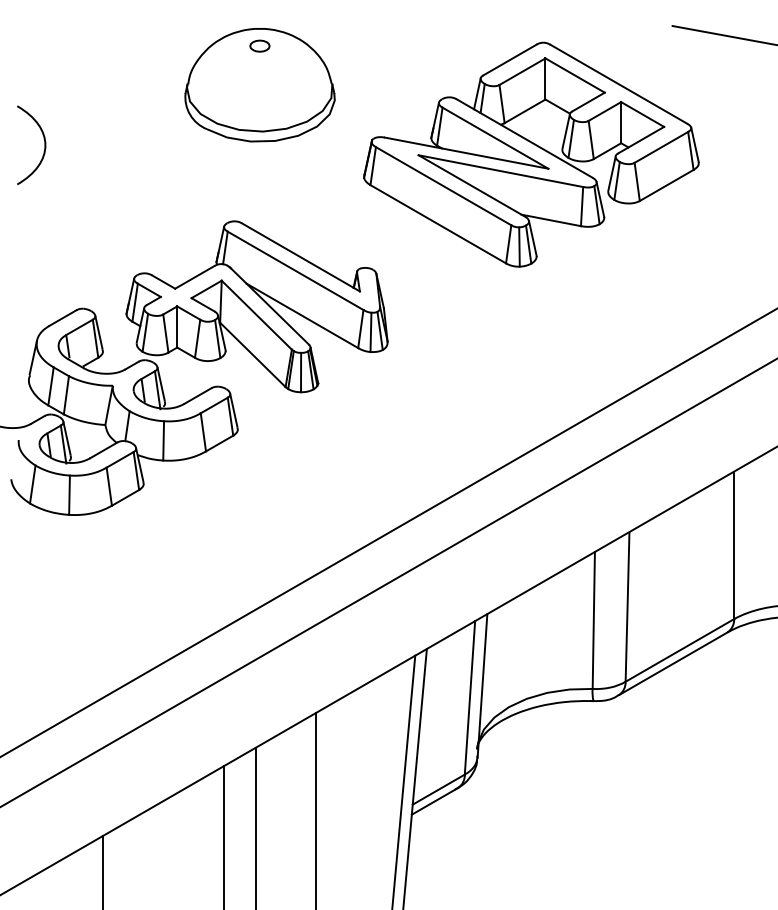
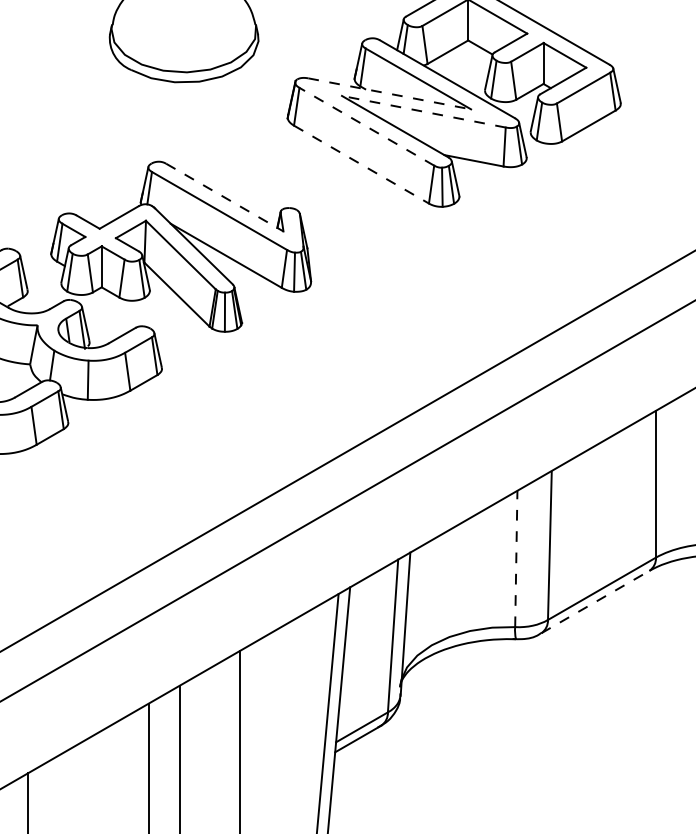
line: (467, 153) -> (390, 94), solid -> dashed
line: (500, 171) -> (423, 112), solid -> dashed
line: (443, 185) -> (366, 126), solid -> dashed
line: (438, 224) -> (361, 164), solid -> dashed
line: (301, 257) -> (225, 197), solid -> dashed
line: (593, 619) -> (516, 557), solid -> dashed
line: (673, 663) -> (595, 601), solid -> dashed

